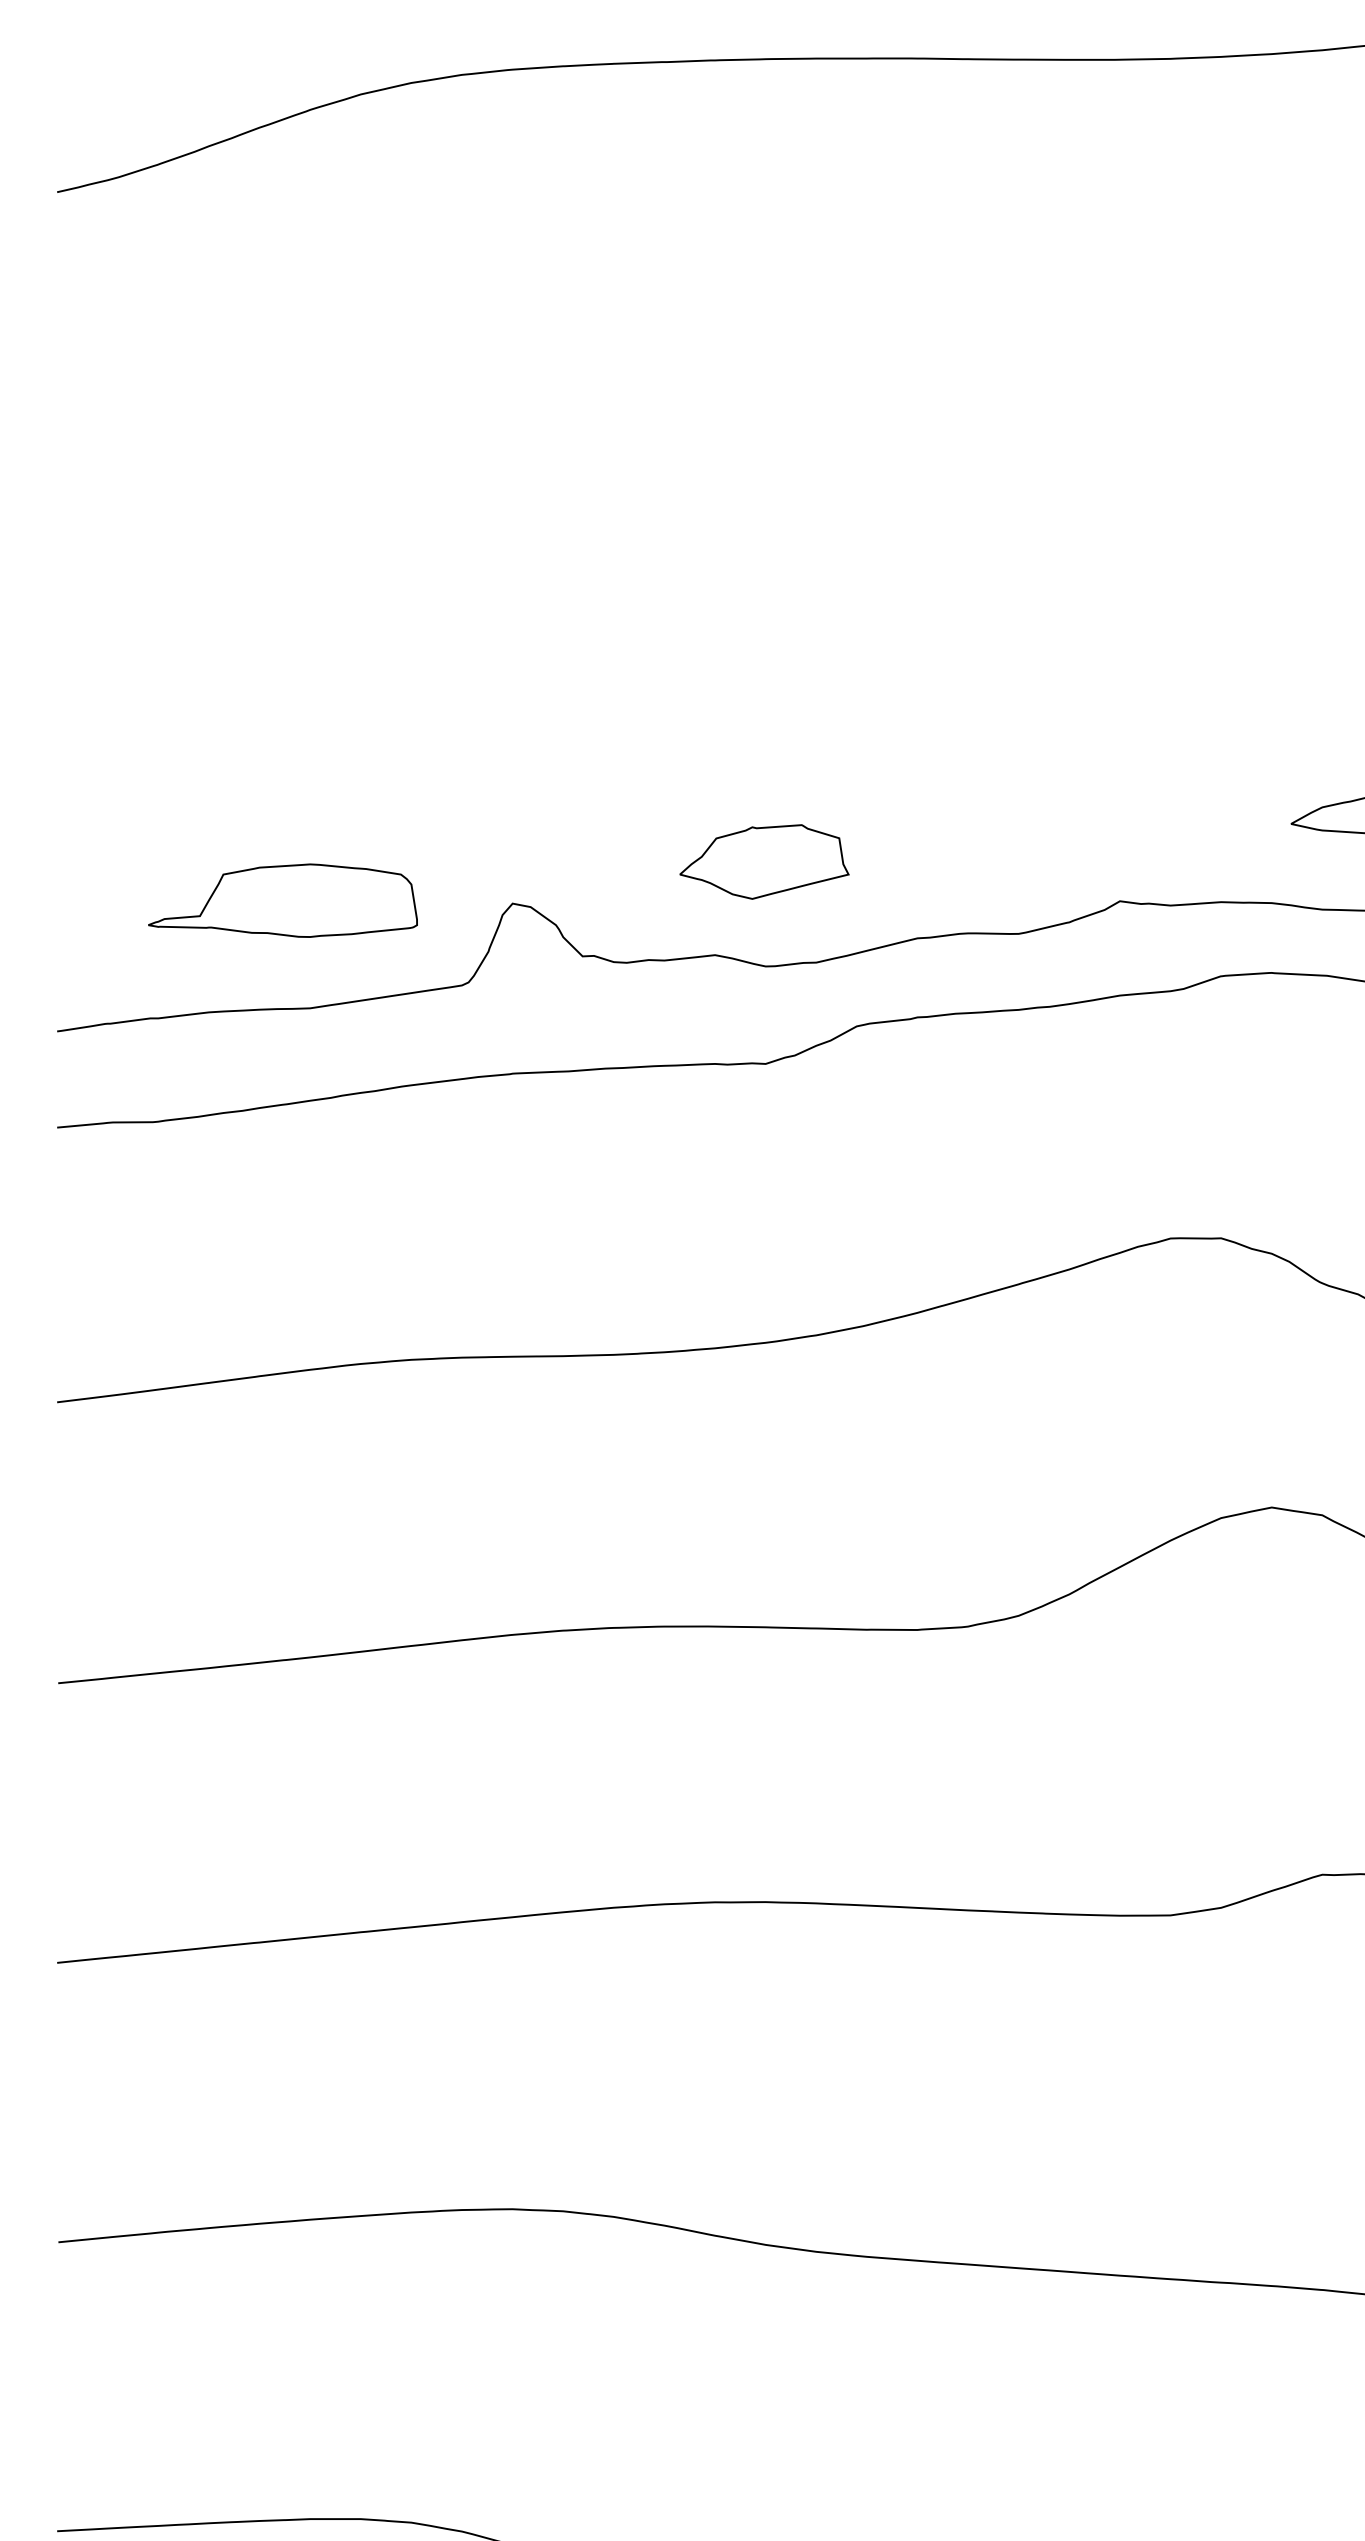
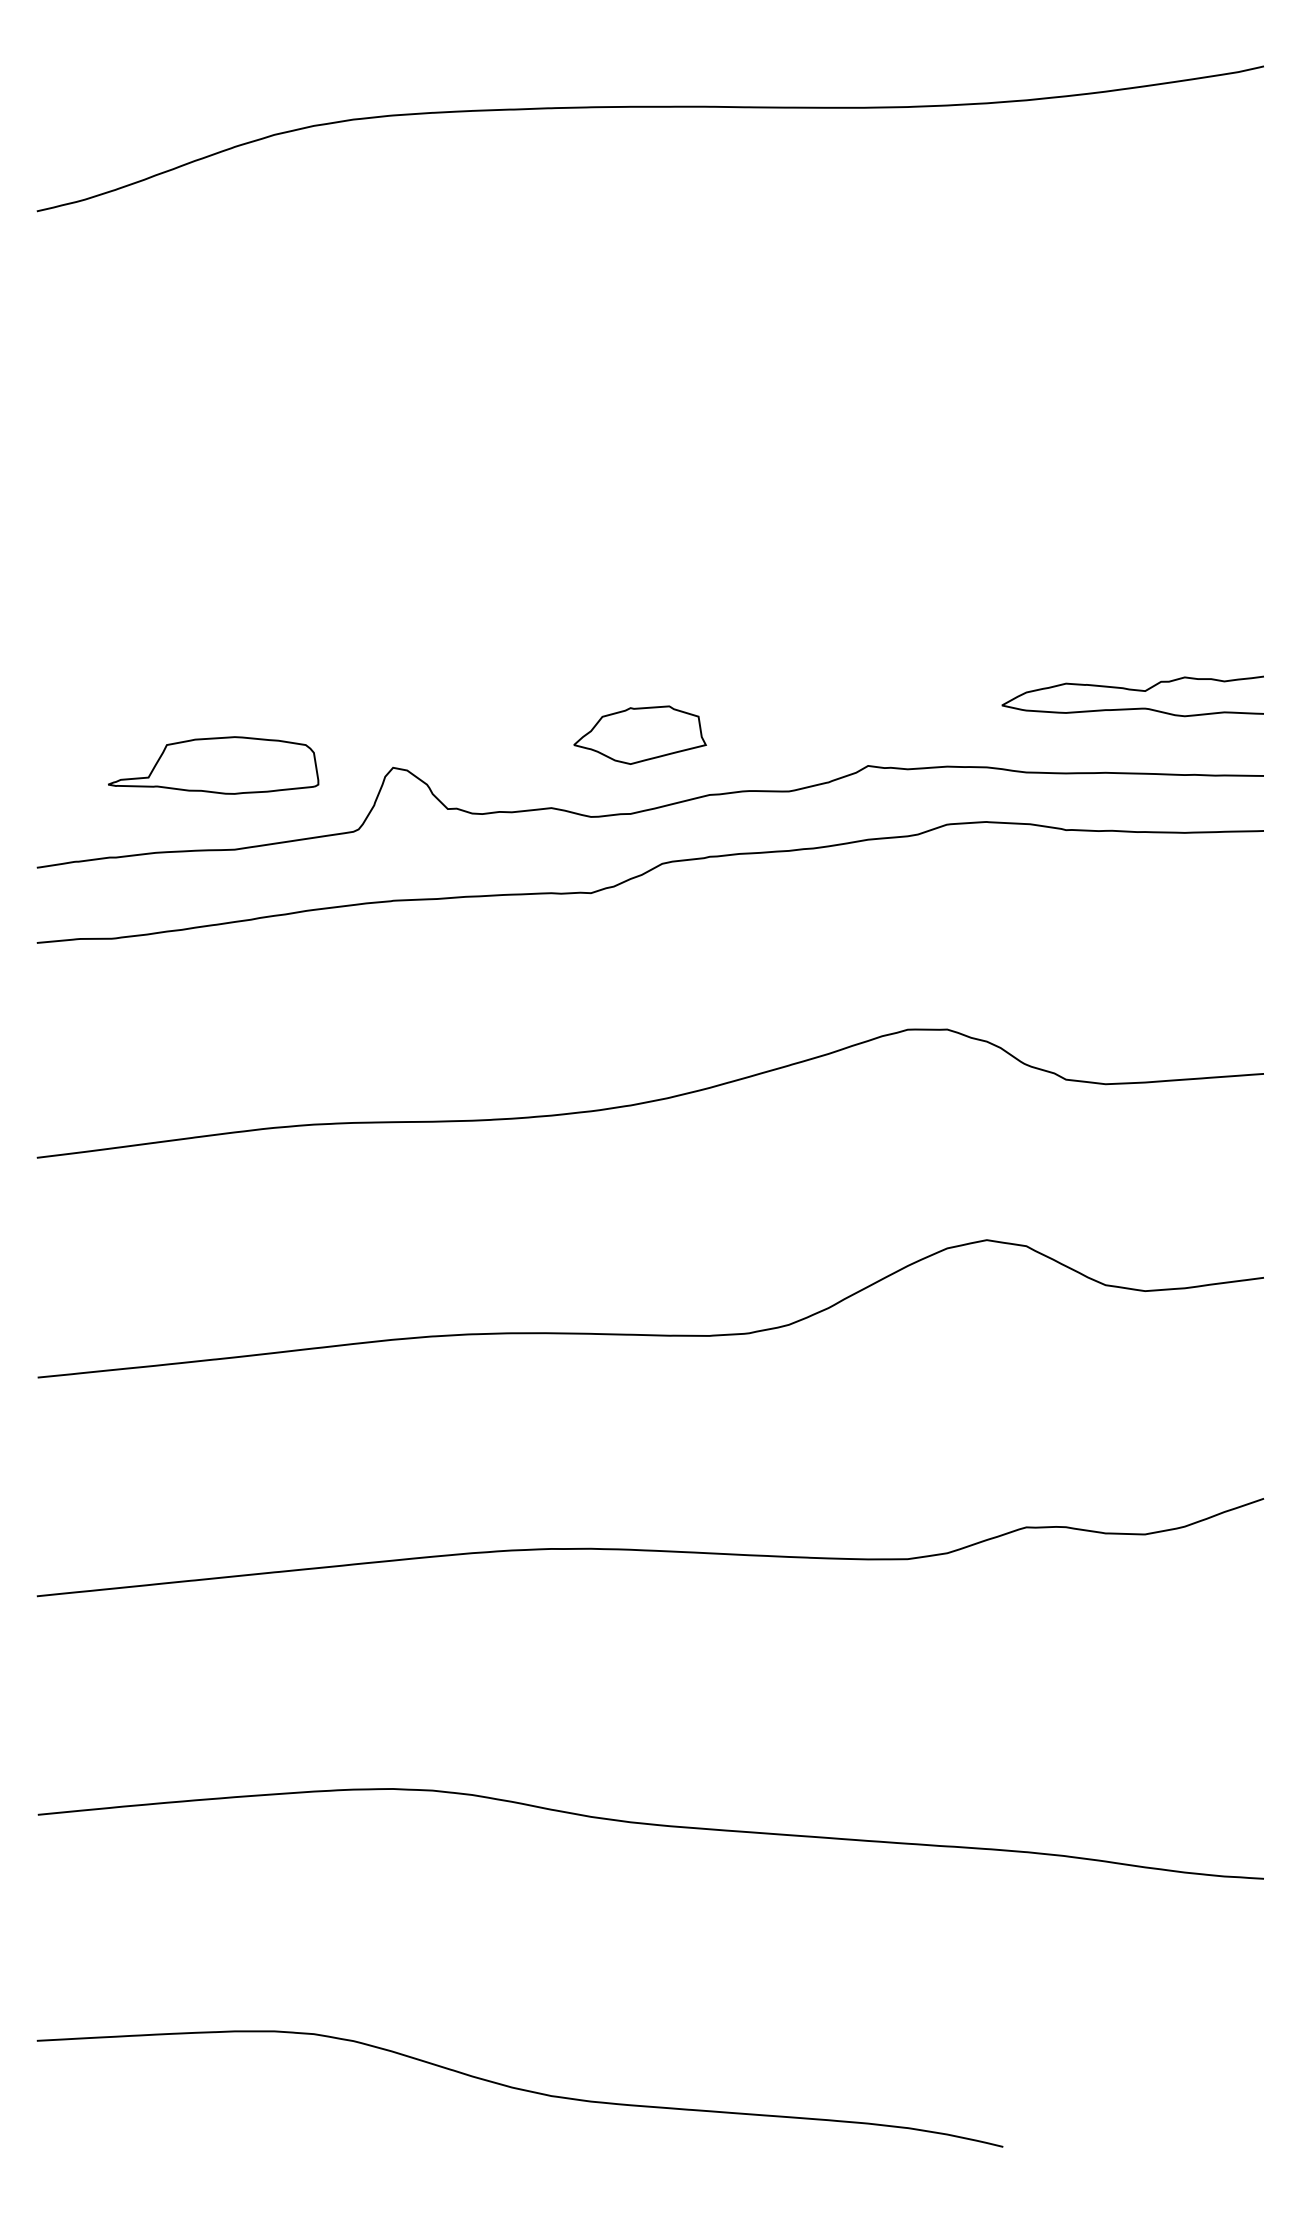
part: (763, 861) -> (639, 734), moved

